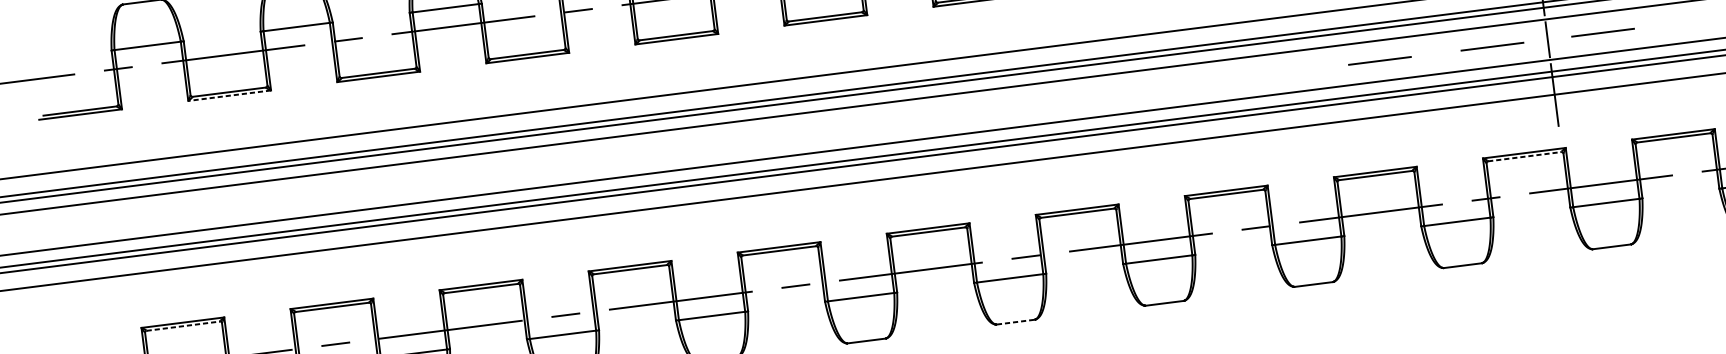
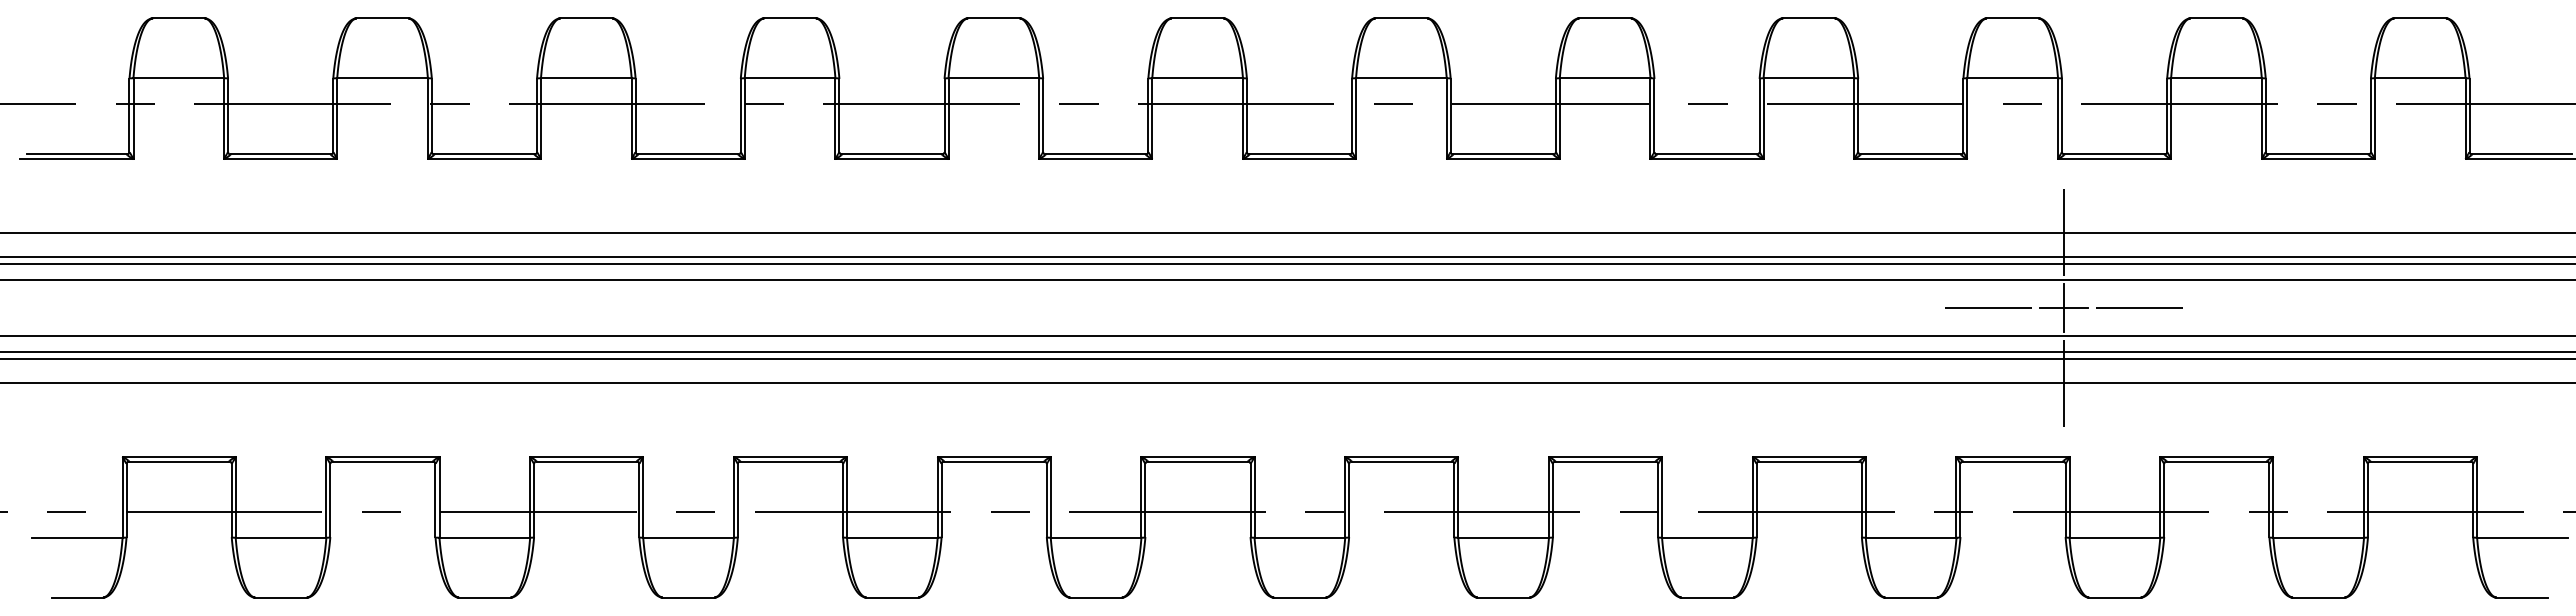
line: (1547, 40) -> (2063, 308), added
line: (1379, 60) -> (1834, 307), removed
line: (229, 95) -> (280, 159), dashed -> solid
line: (1525, 156) -> (2013, 461), dashed -> solid
line: (1015, 322) -> (1299, 597), dashed -> solid
line: (183, 326) -> (179, 461), dashed -> solid

